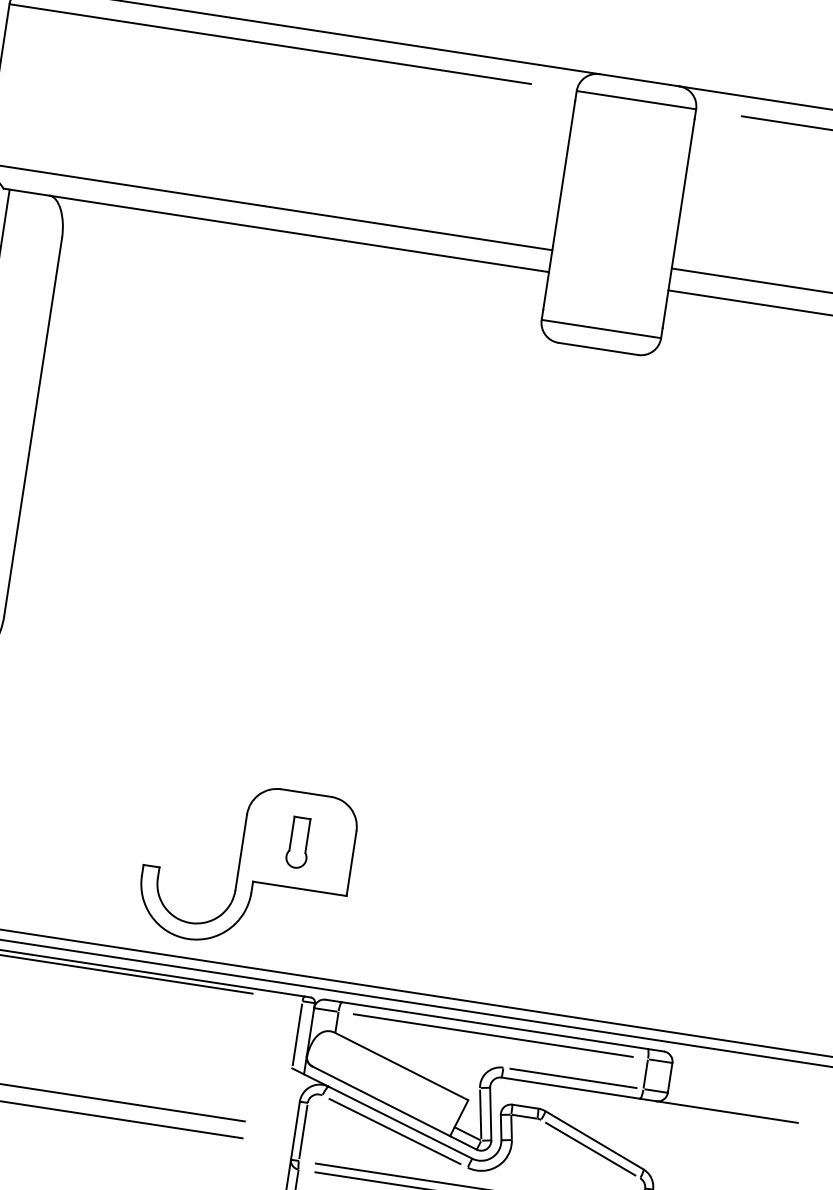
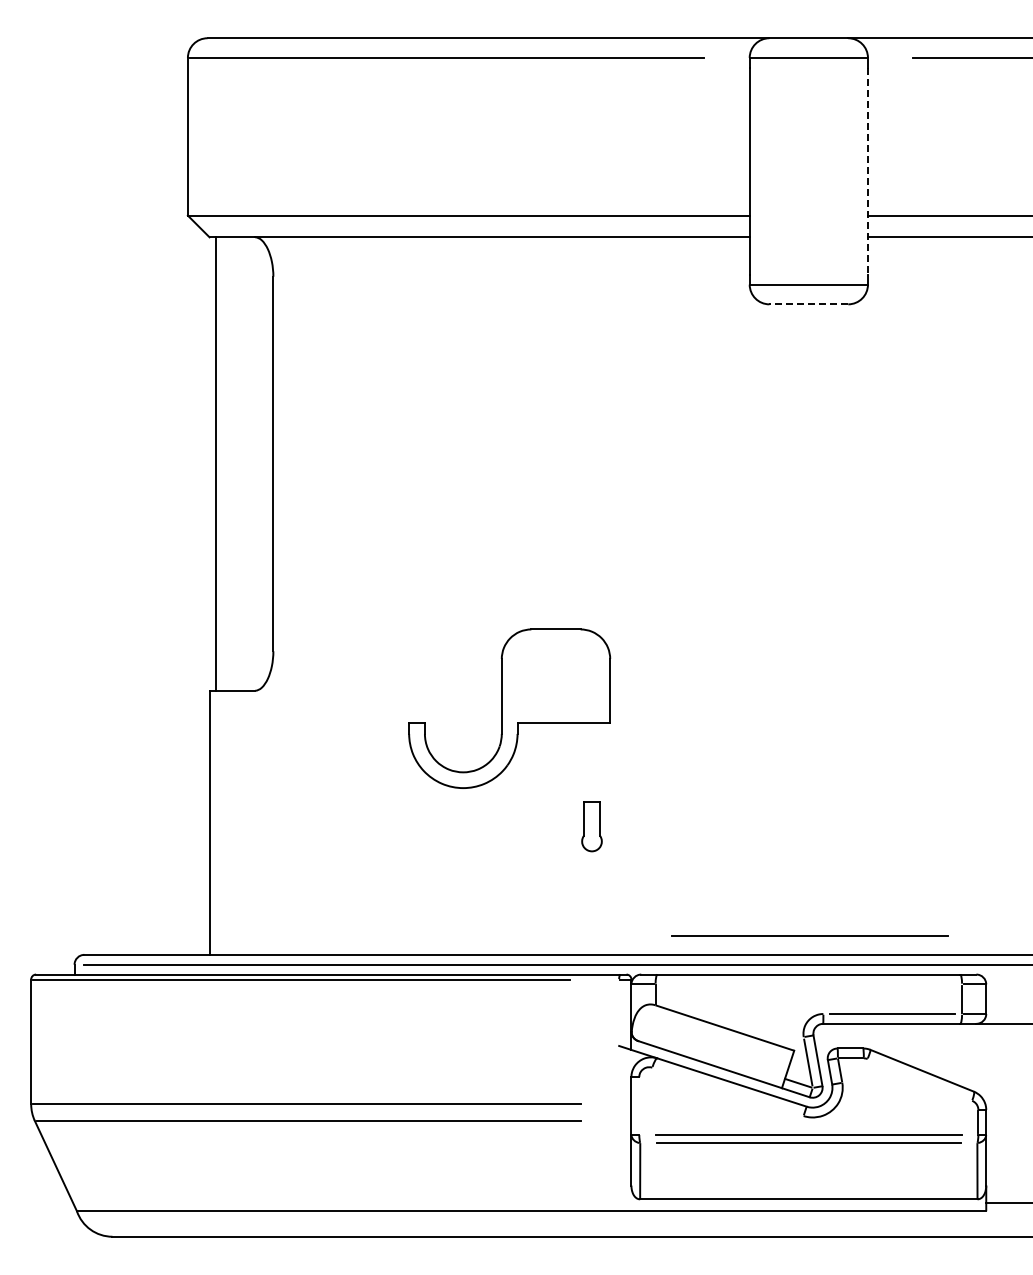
line: (678, 223) -> (867, 171), solid -> dashed
line: (598, 349) -> (808, 304), solid -> dashed
part: (247, 865) -> (509, 708), moved
line: (297, 1034) -> (619, 1012), removed
line: (493, 1034) -> (809, 935), moved
line: (303, 1131) -> (639, 1105), removed
line: (394, 1131) -> (727, 1091), removed
line: (590, 1148) -> (919, 1079), removed

